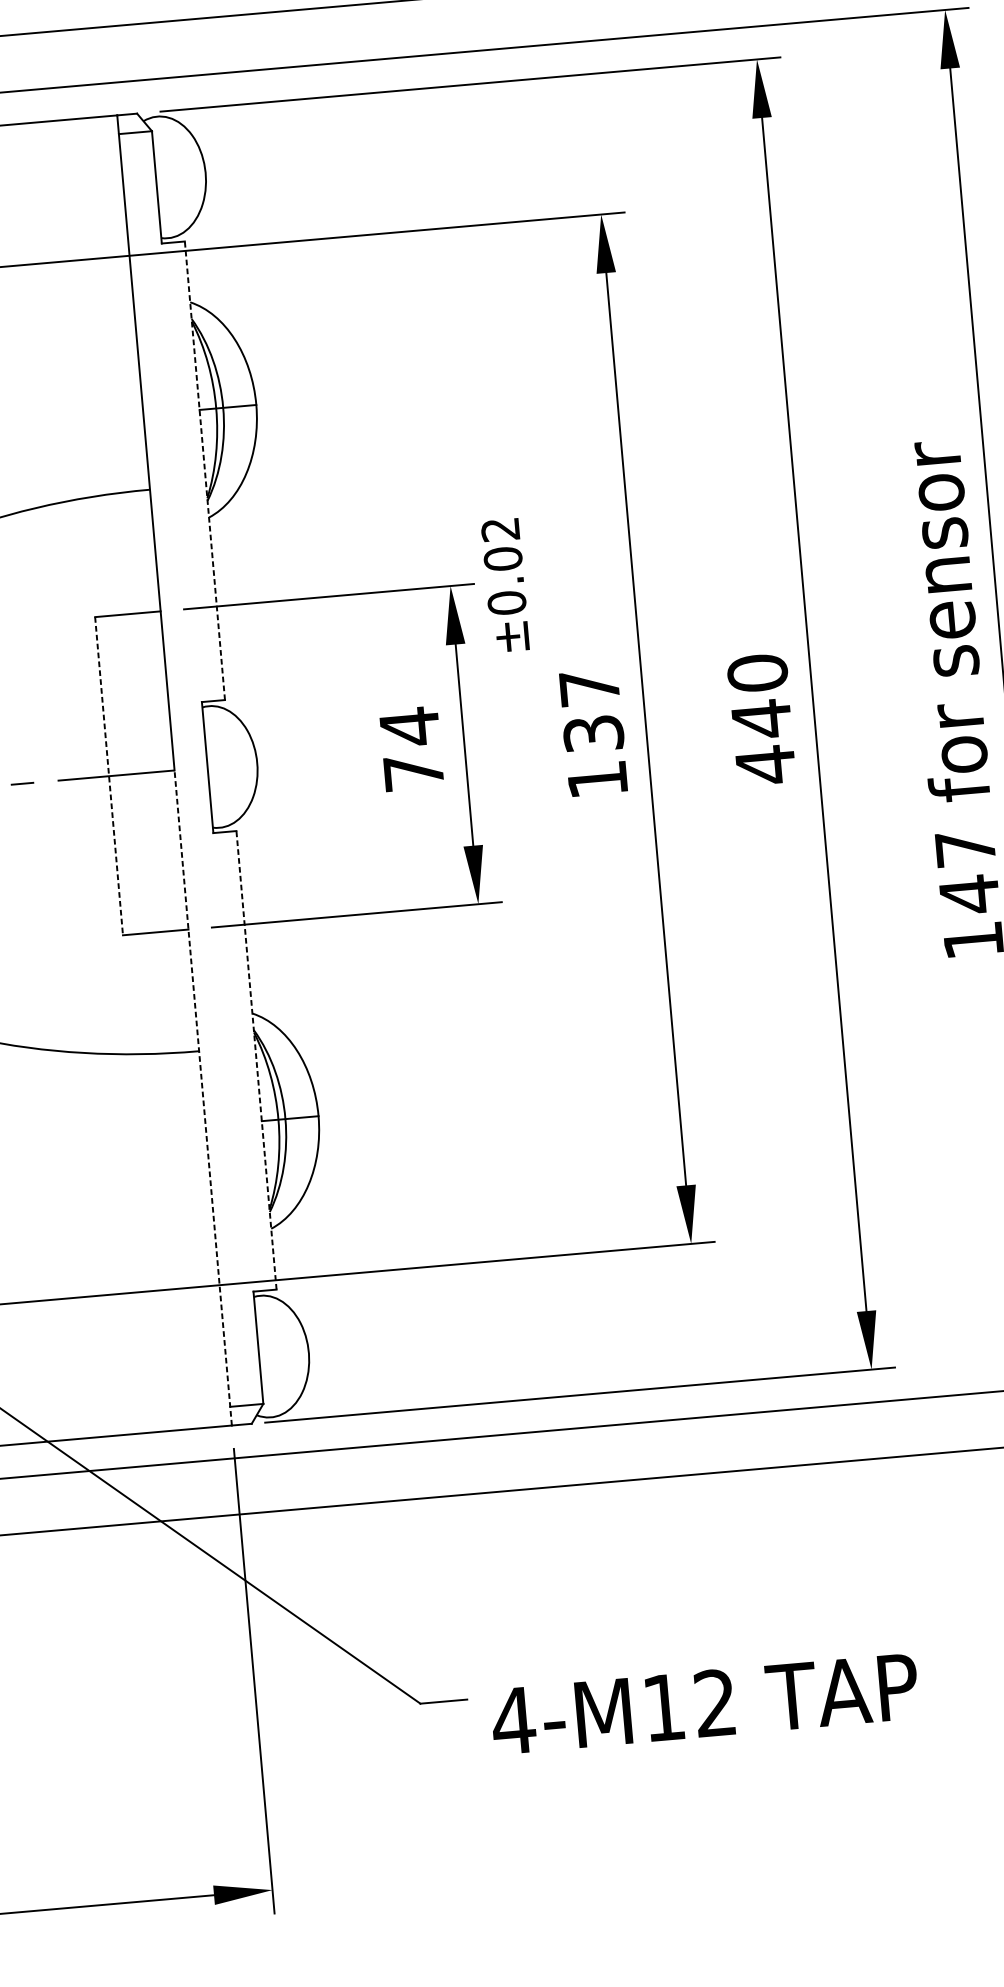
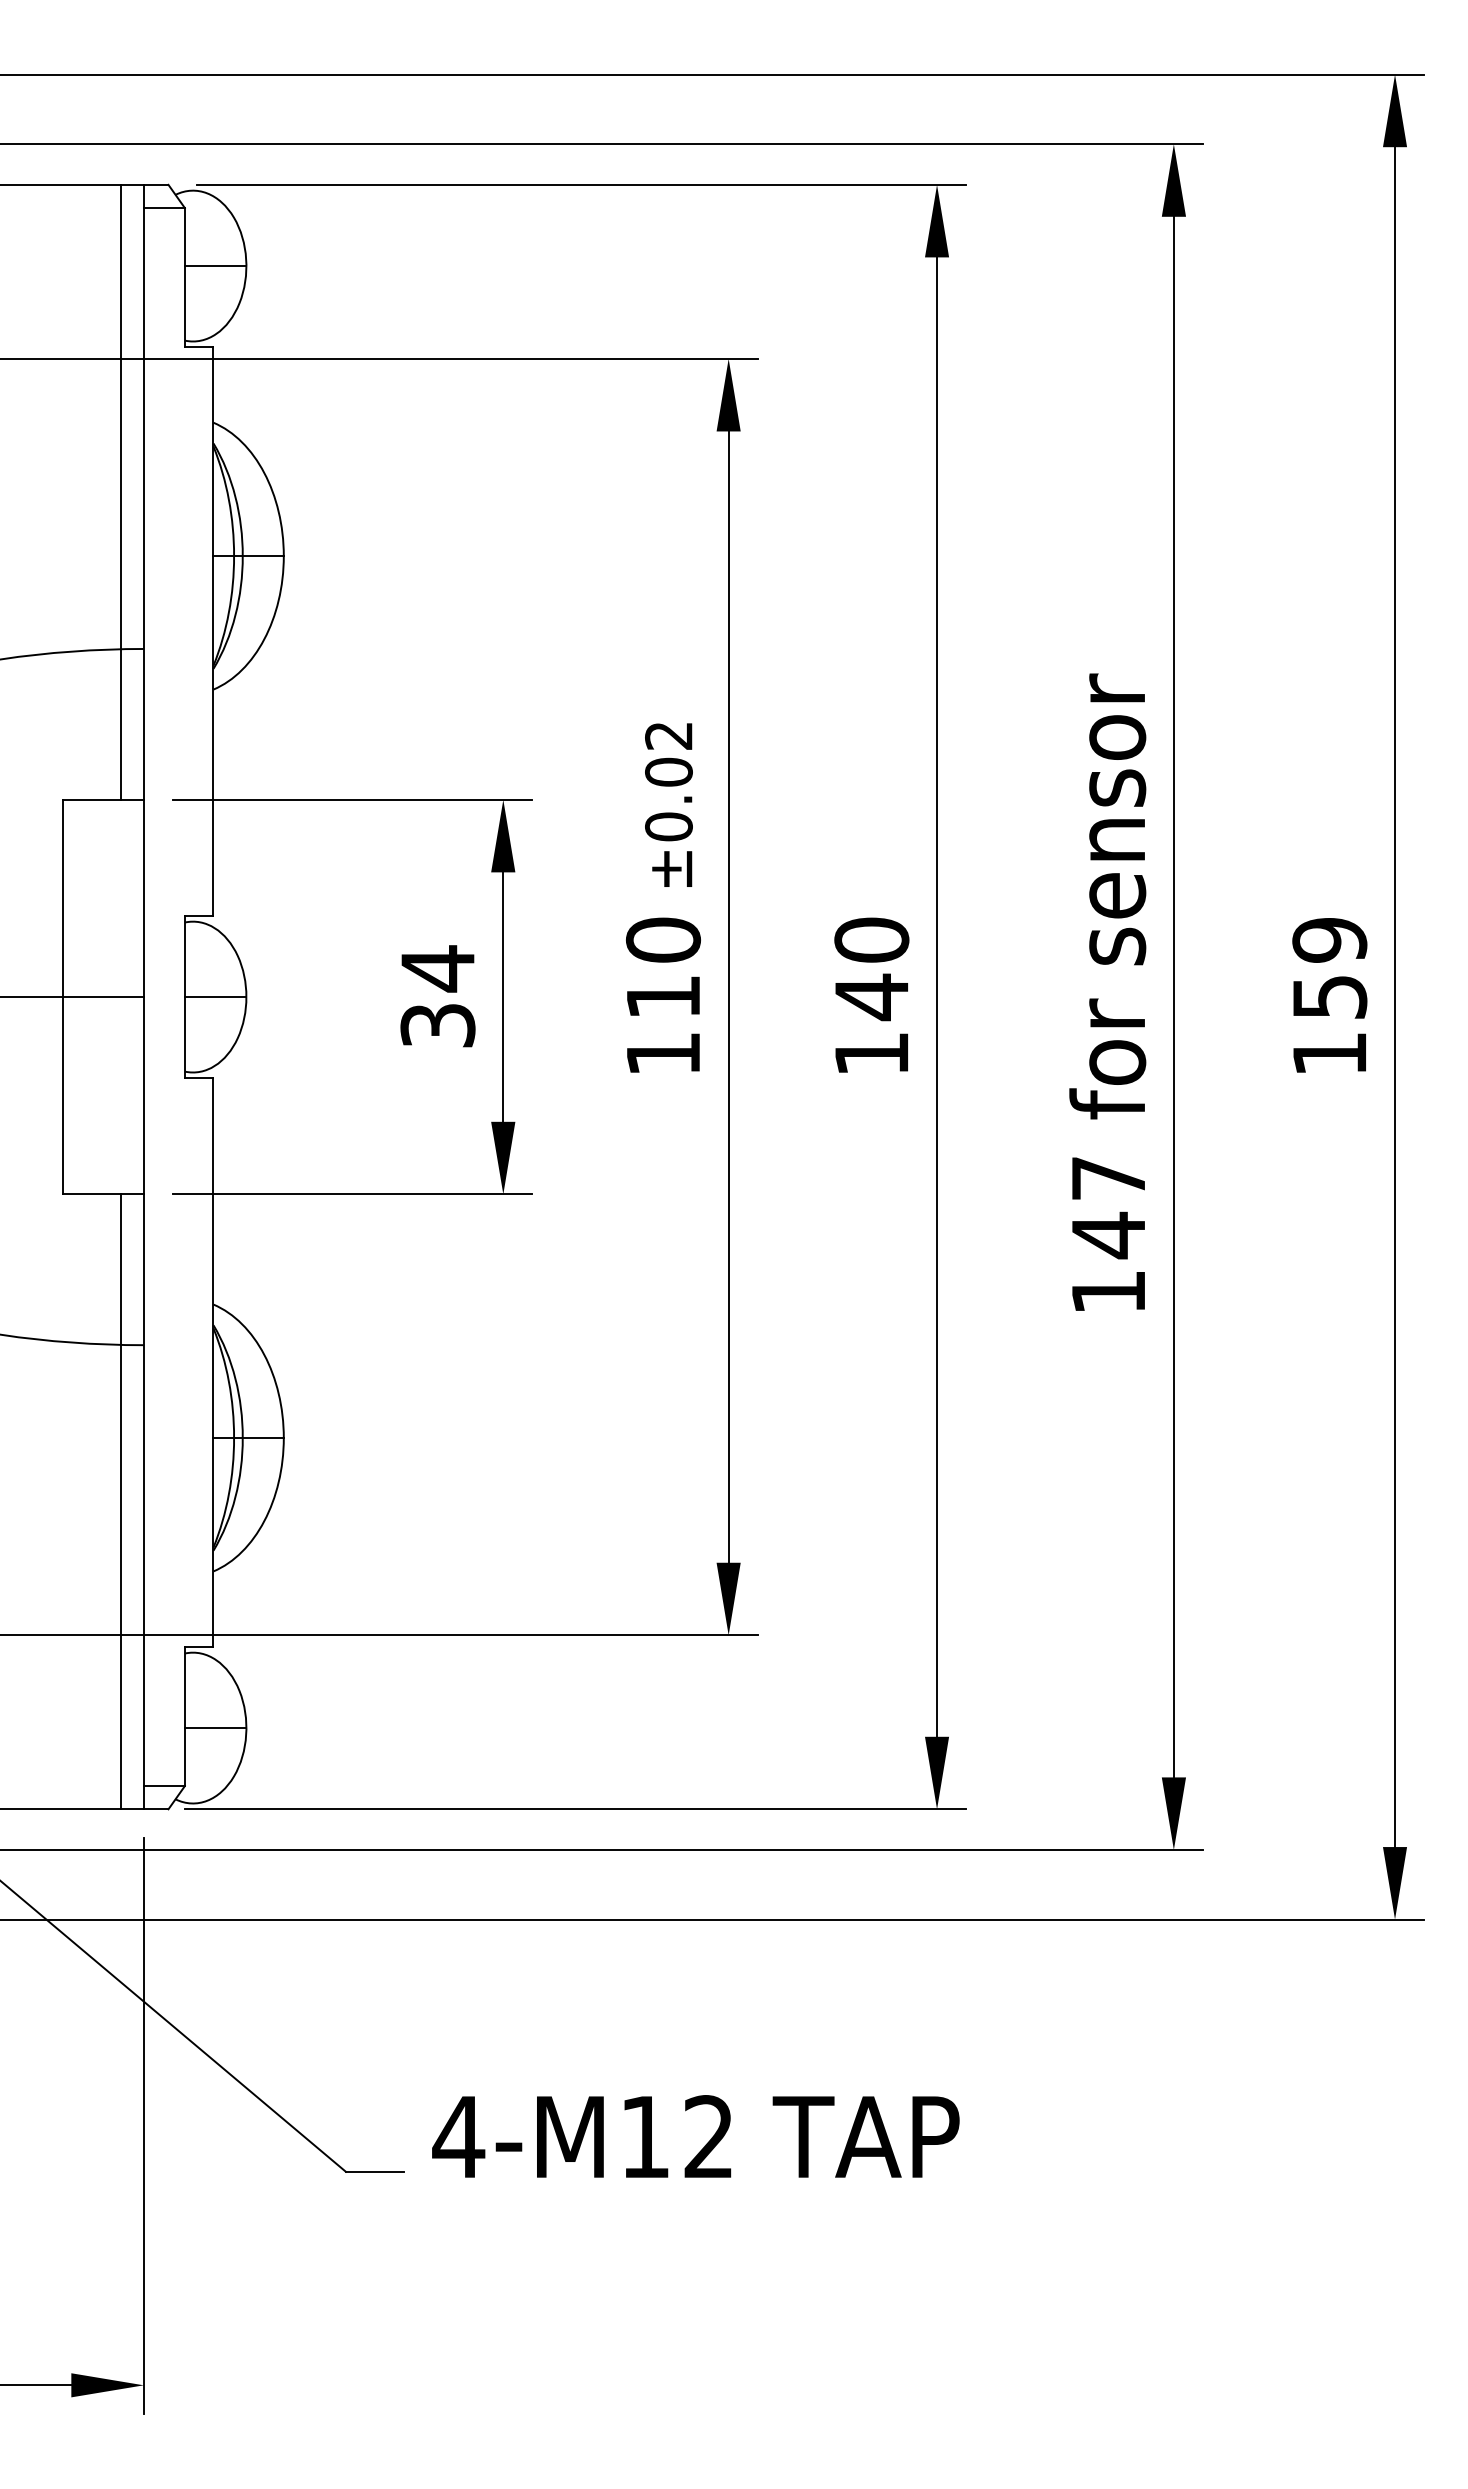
line: (180, 176) -> (215, 266), added
line: (120, 364) -> (120, 491), added
line: (204, 470) -> (213, 631), dashed -> solid
text: (505, 585) -> (668, 804), moved
text: (591, 709) -> (663, 967), 137 -> 110
line: (232, 765) -> (215, 997), added
text: (765, 765) -> (871, 1054), 440 -> 140
text: (413, 772) -> (437, 1025), 74 -> 34
line: (108, 776) -> (62, 997), dashed -> solid
line: (256, 1060) -> (213, 1362), dashed -> solid
line: (202, 1097) -> (143, 1402), dashed -> solid
line: (191, 1178) -> (120, 1501), added
line: (283, 1355) -> (215, 1728), added
text: (704, 1703) -> (695, 2136), moved

